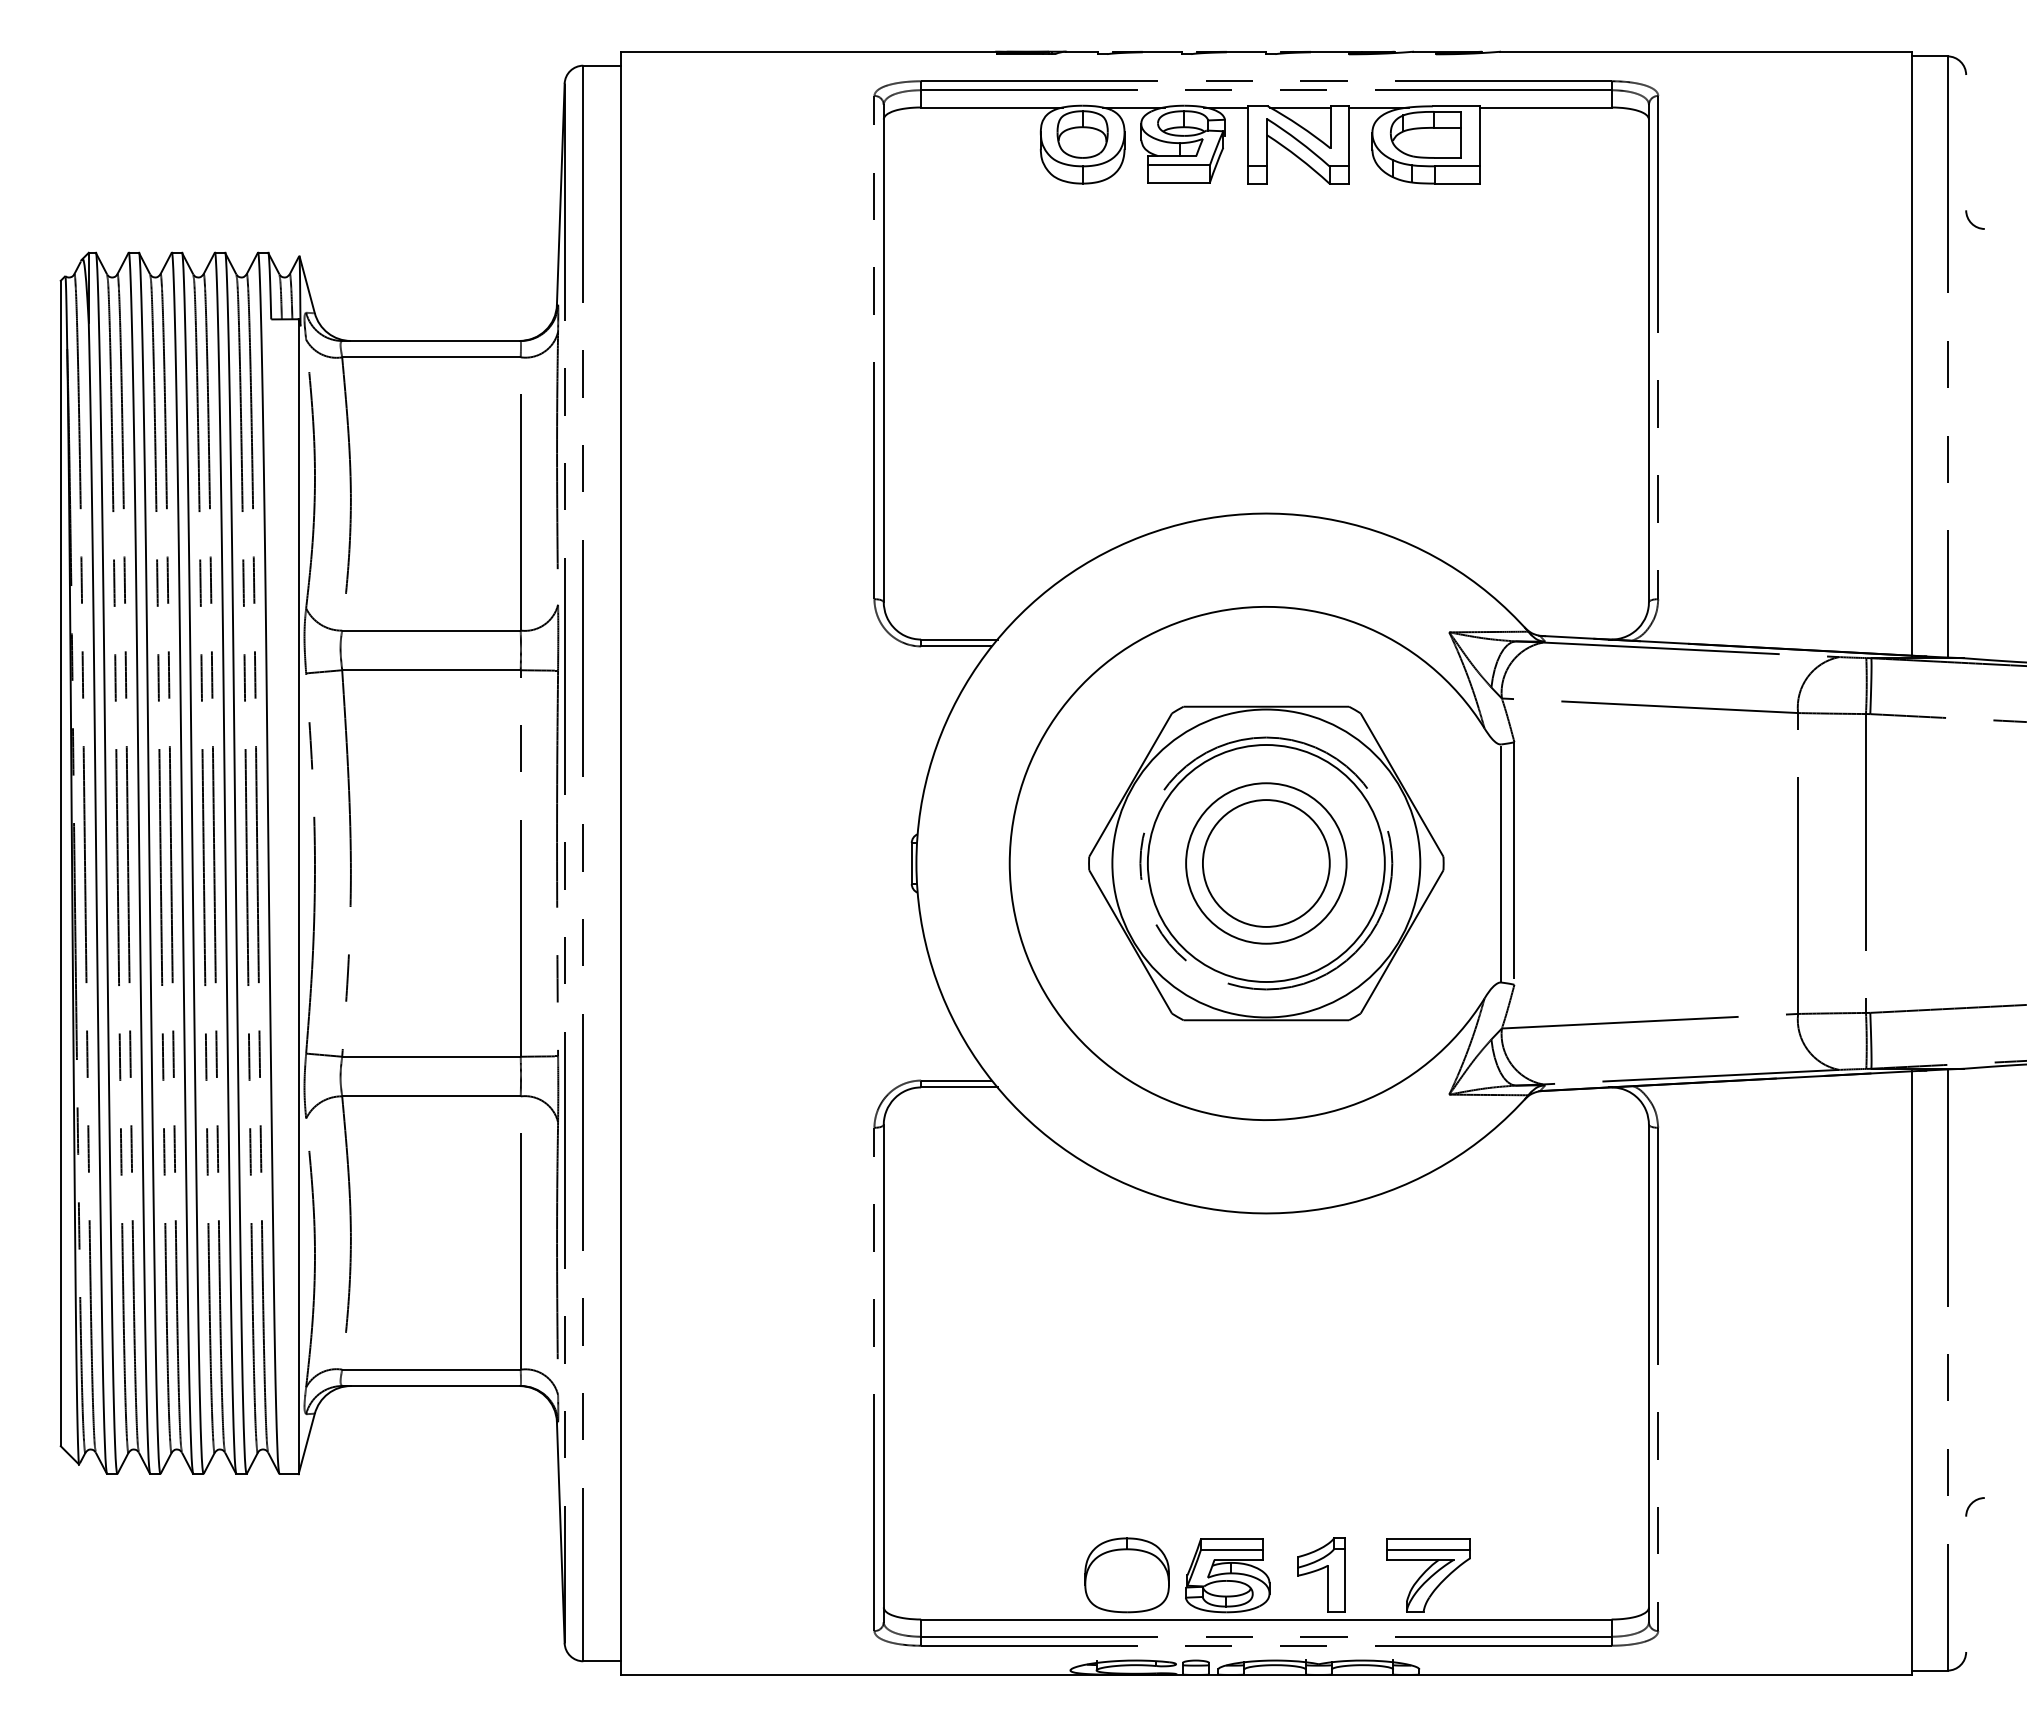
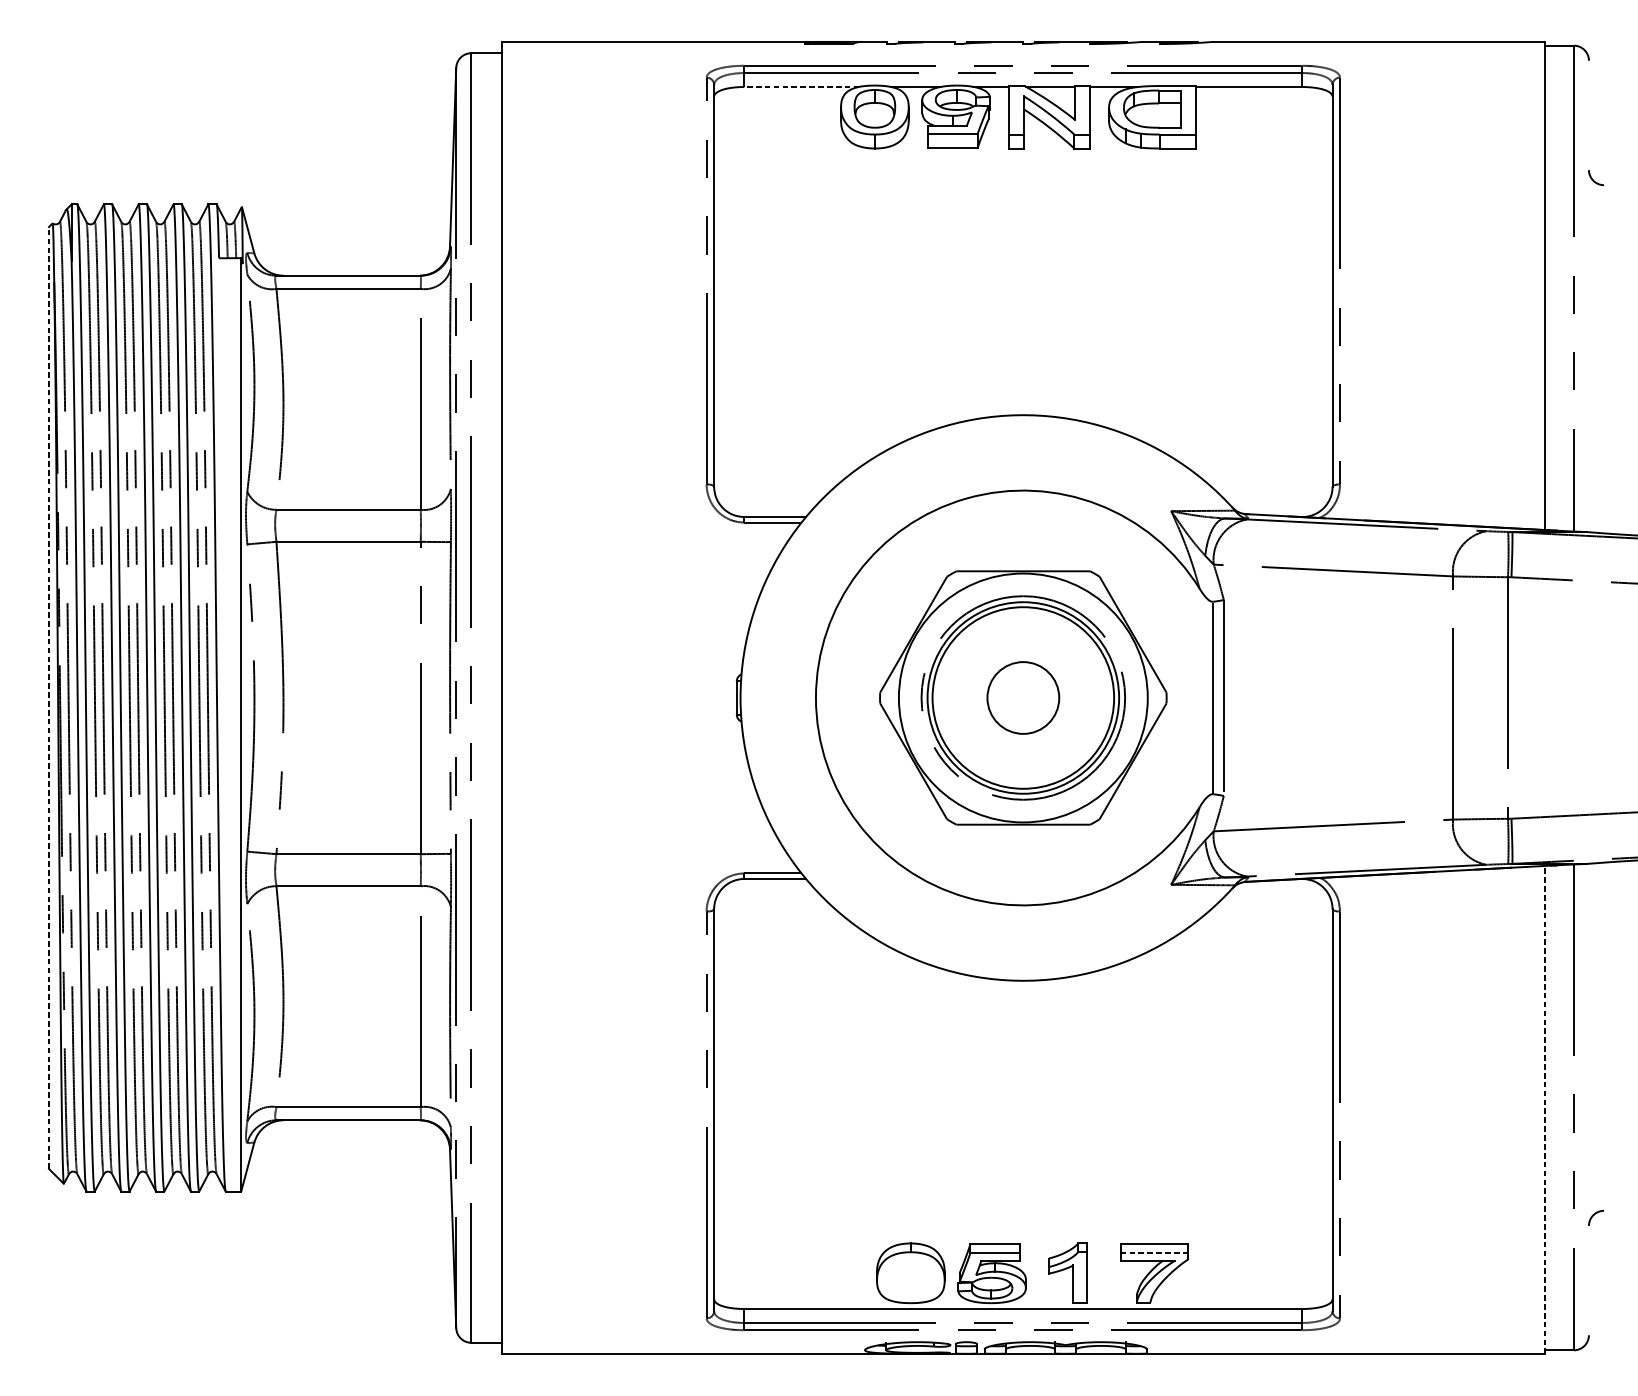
line: (991, 107) -> (801, 87), solid -> dashed
line: (60, 863) -> (48, 698), solid -> dashed
circle: (1265, 863) -> (1022, 698), size x0.7
circle: (1266, 863) -> (1023, 698), size x1.4
line: (1912, 1372) -> (1545, 1109), solid -> dashed
line: (1428, 1550) -> (1154, 1253), solid -> dashed

